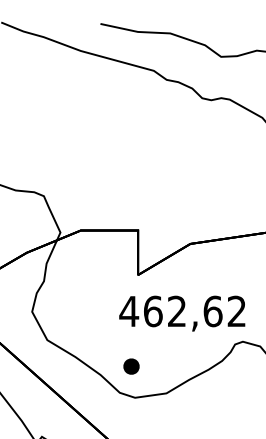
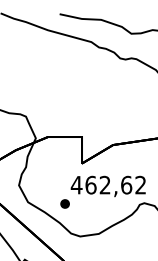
part: (130, 365) -> (64, 203), moved

